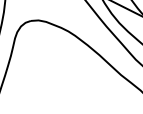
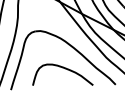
curve: (75, 77) -> (65, 69), added

